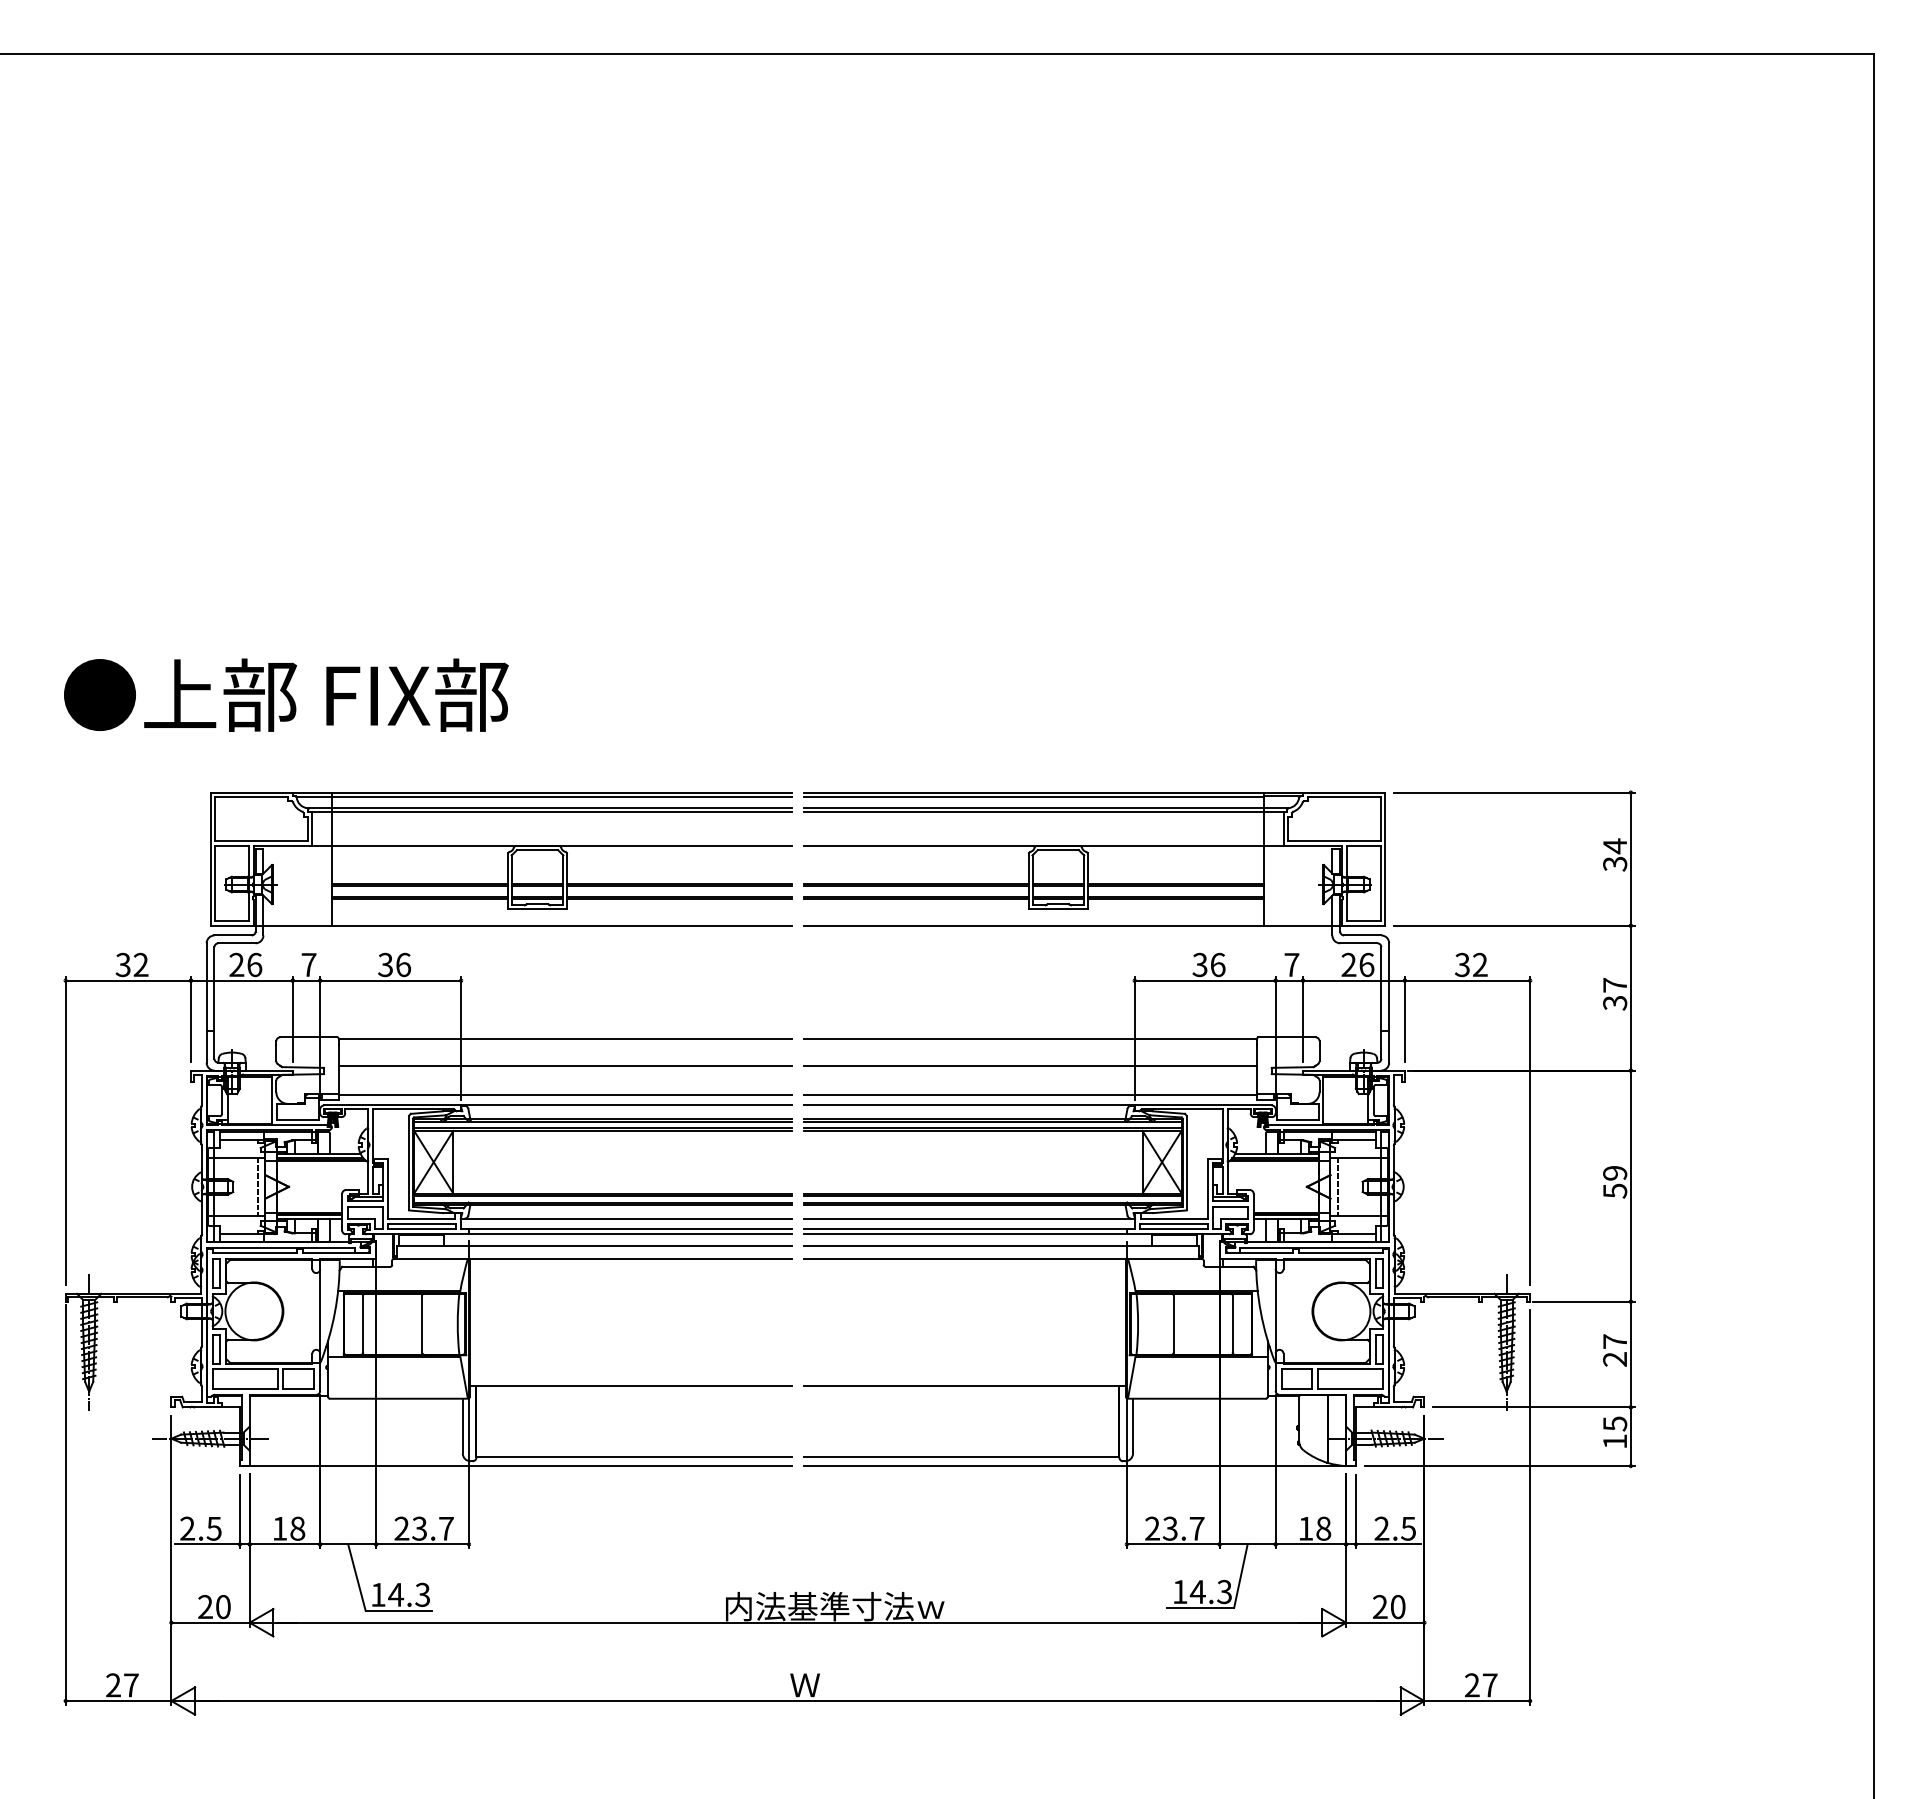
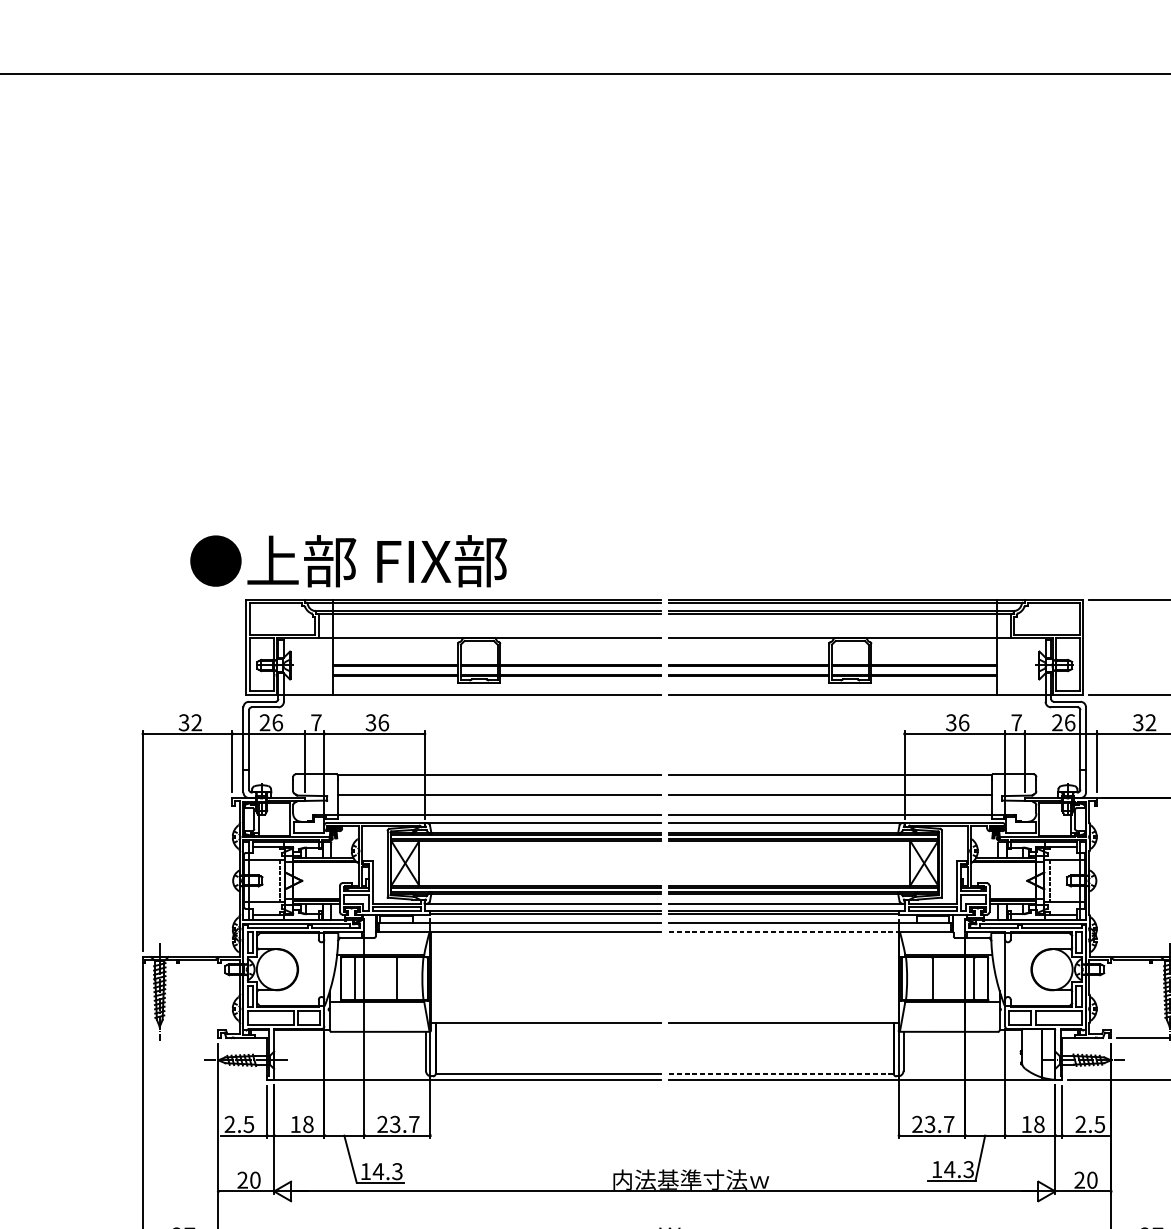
text: (286, 694) -> (348, 560), moved
line: (966, 1258) -> (784, 931), solid -> dashed
line: (961, 1457) -> (781, 1073), solid -> dashed

